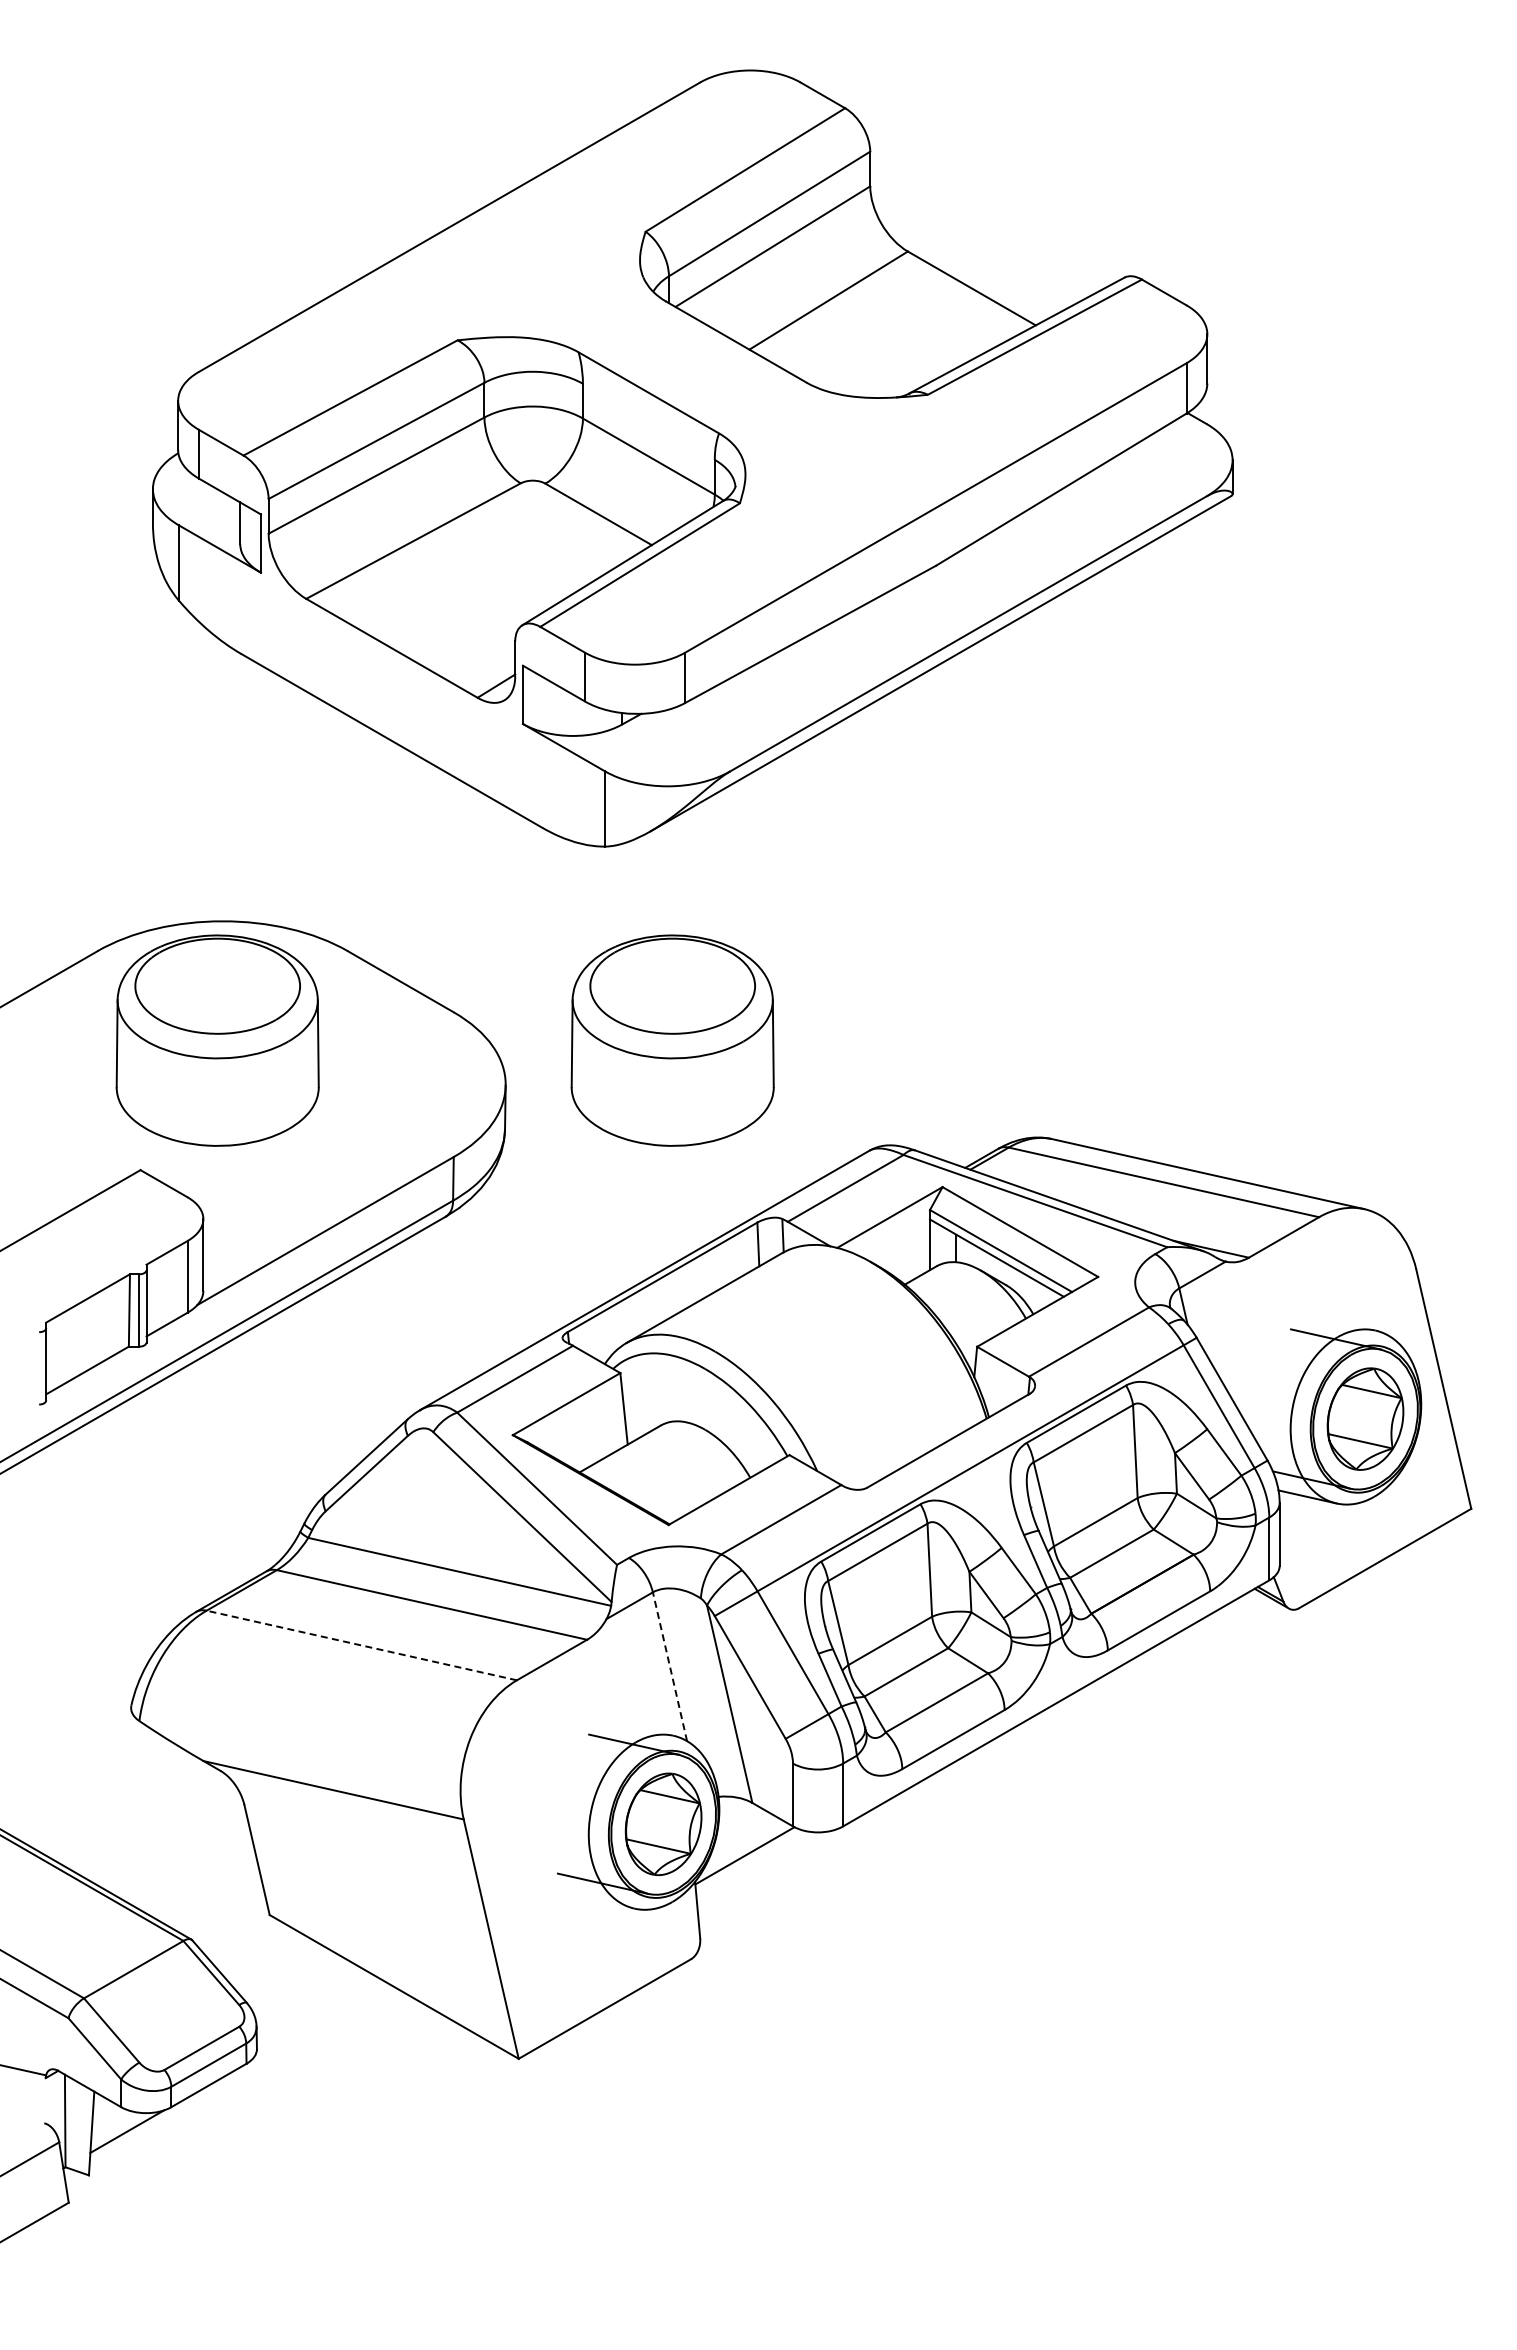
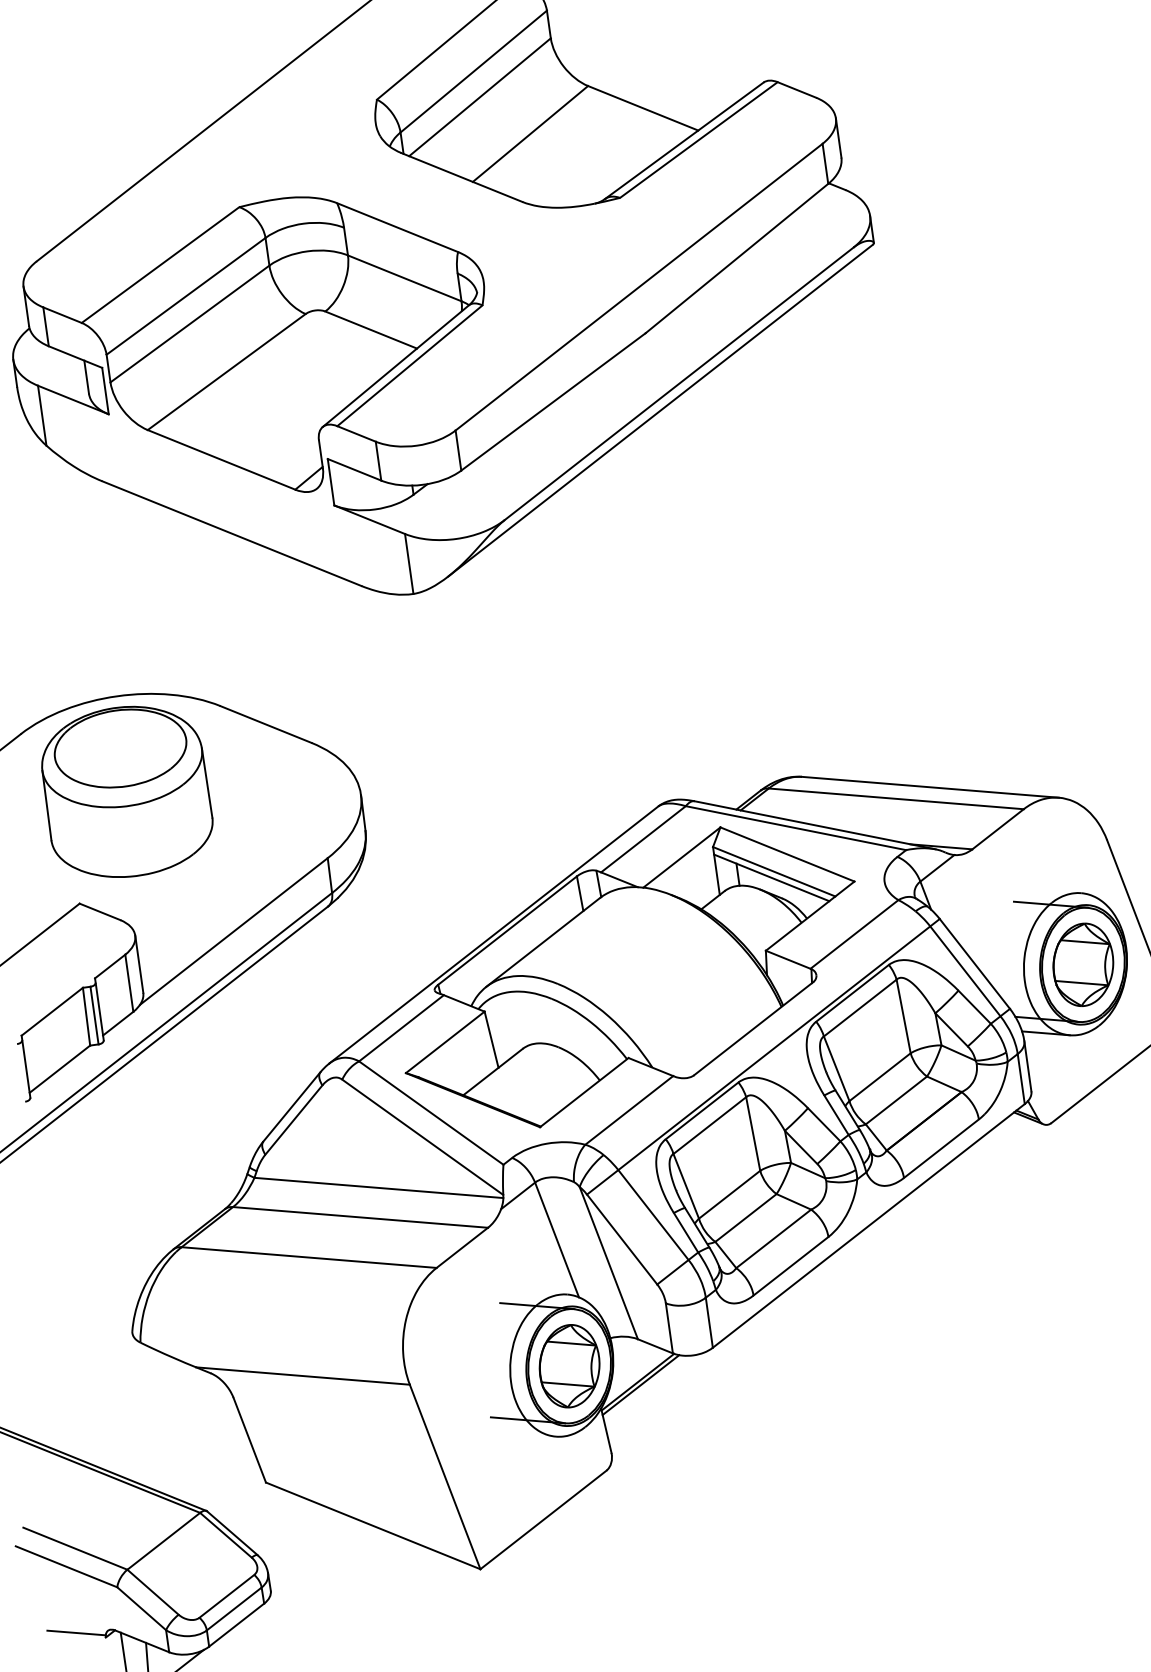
part: (672, 1040) -> (488, 740), removed
line: (361, 1645) -> (308, 1257), dashed -> solid
line: (669, 1666) -> (556, 1239), dashed -> solid
line: (747, 1859) -> (640, 1384), added

